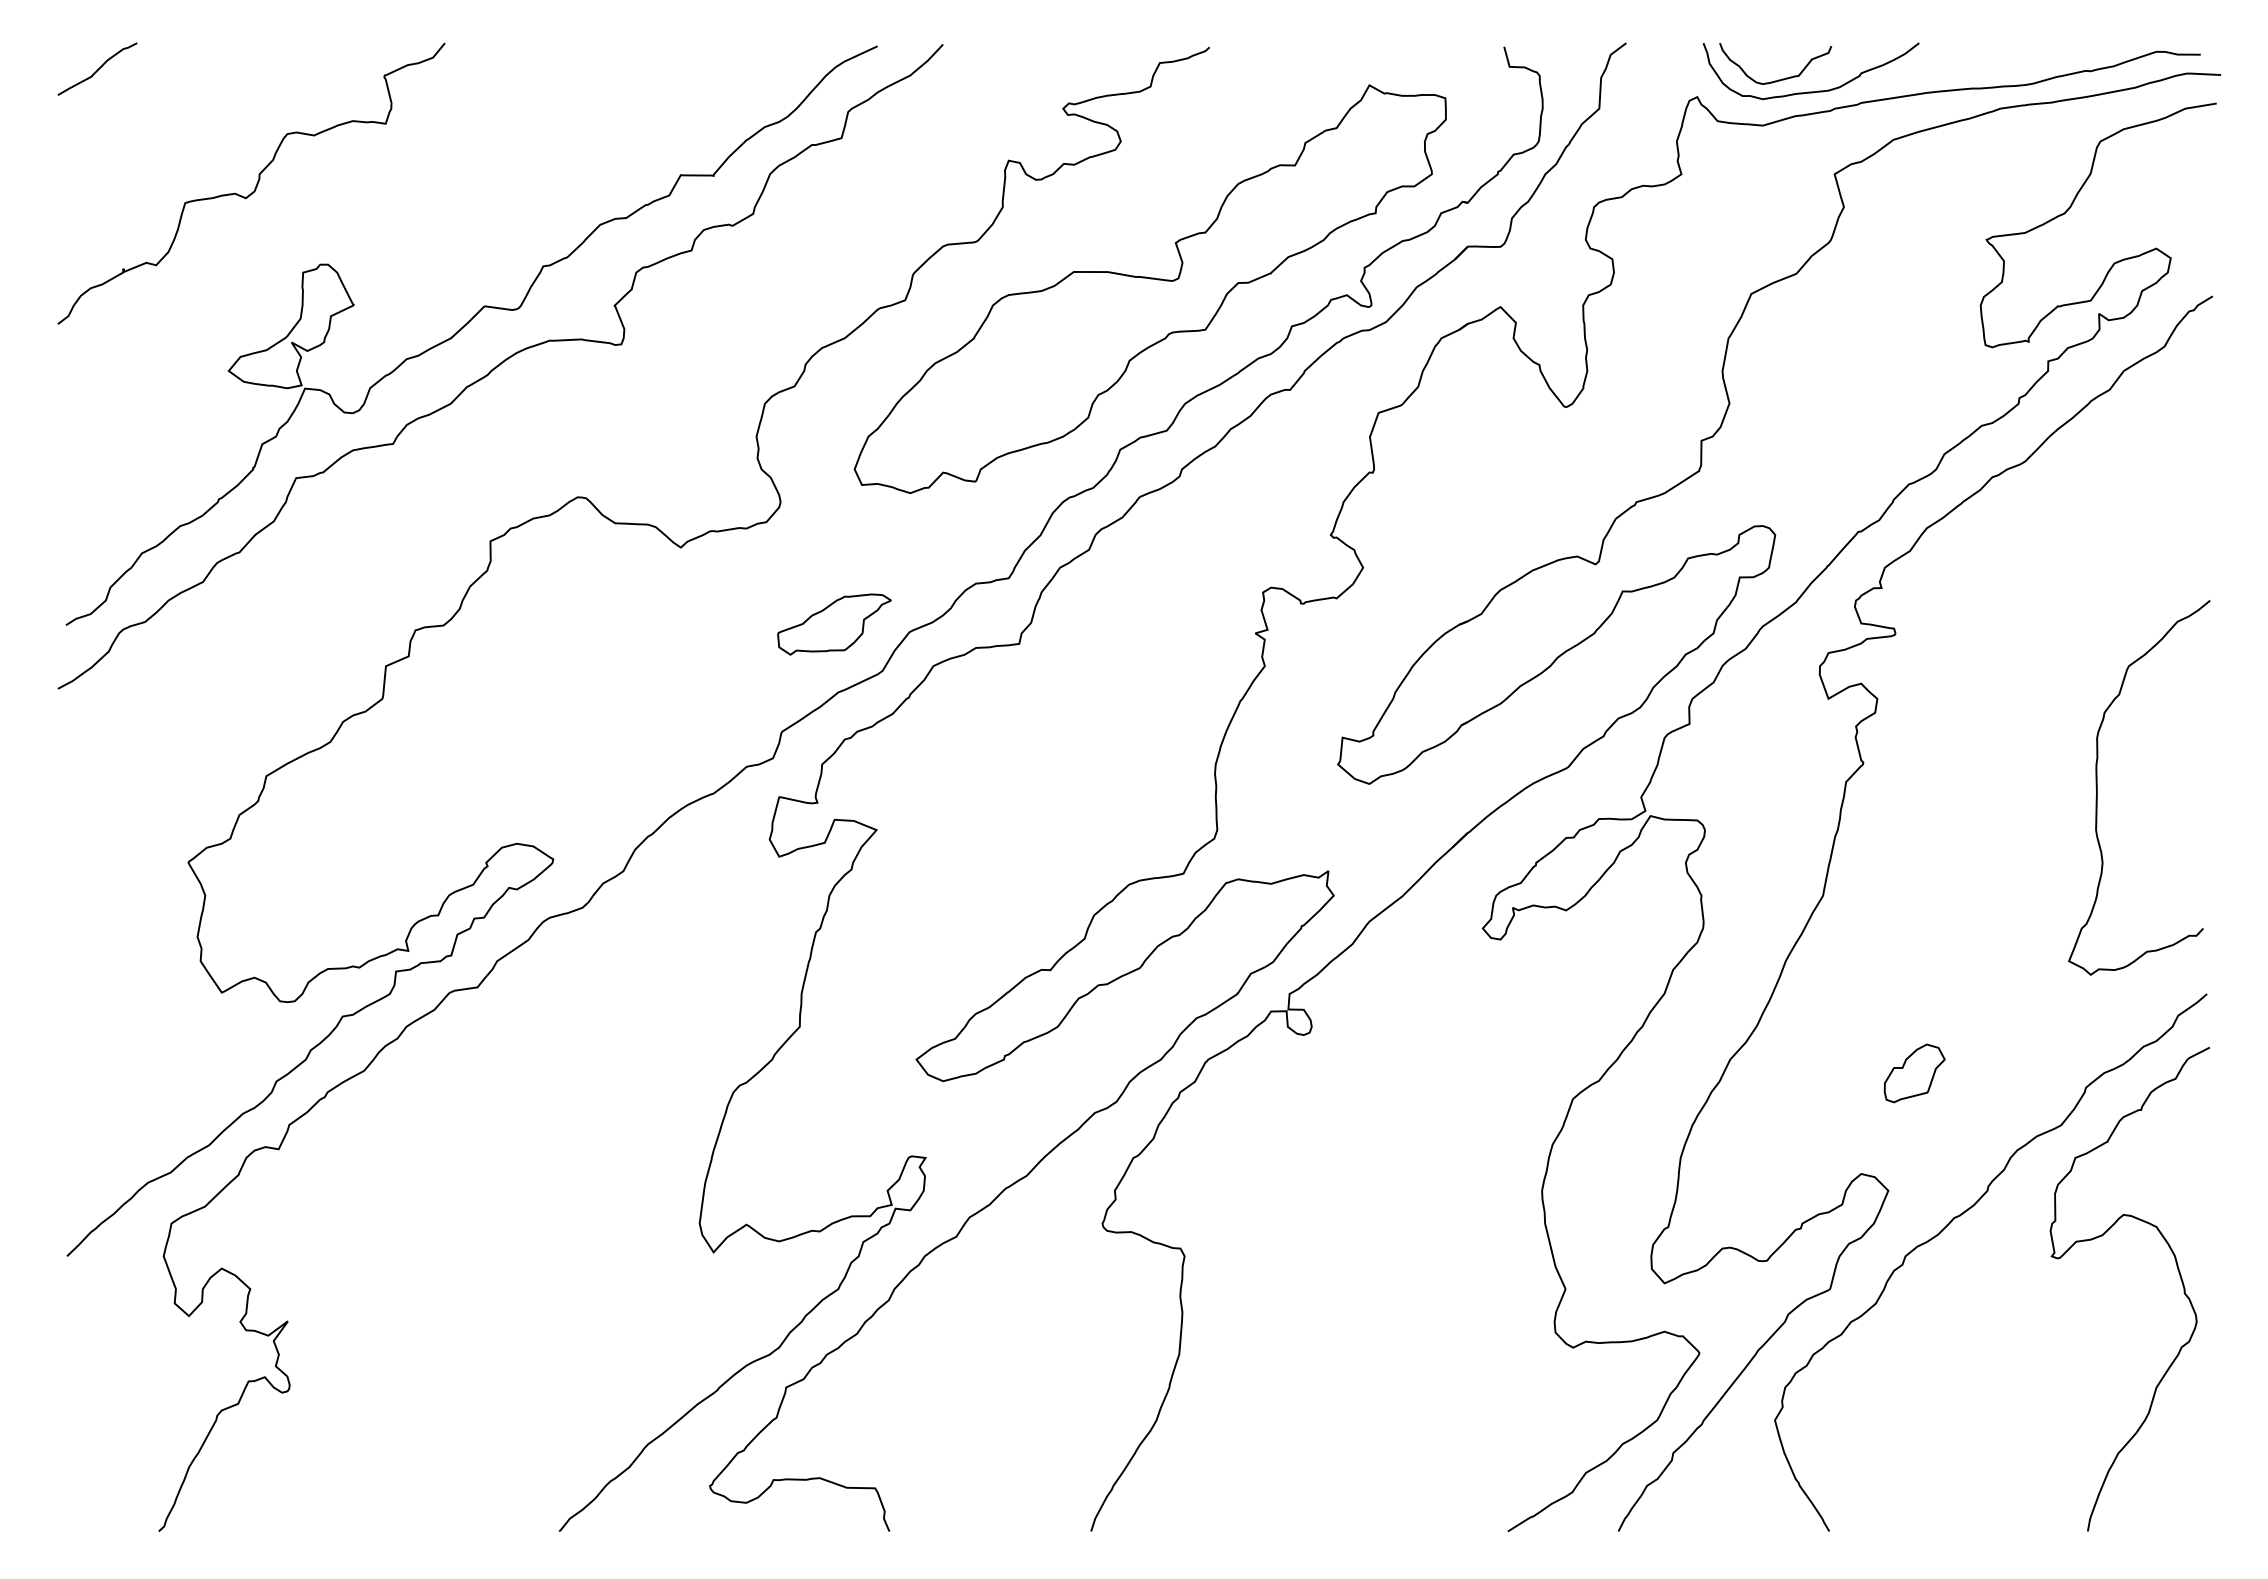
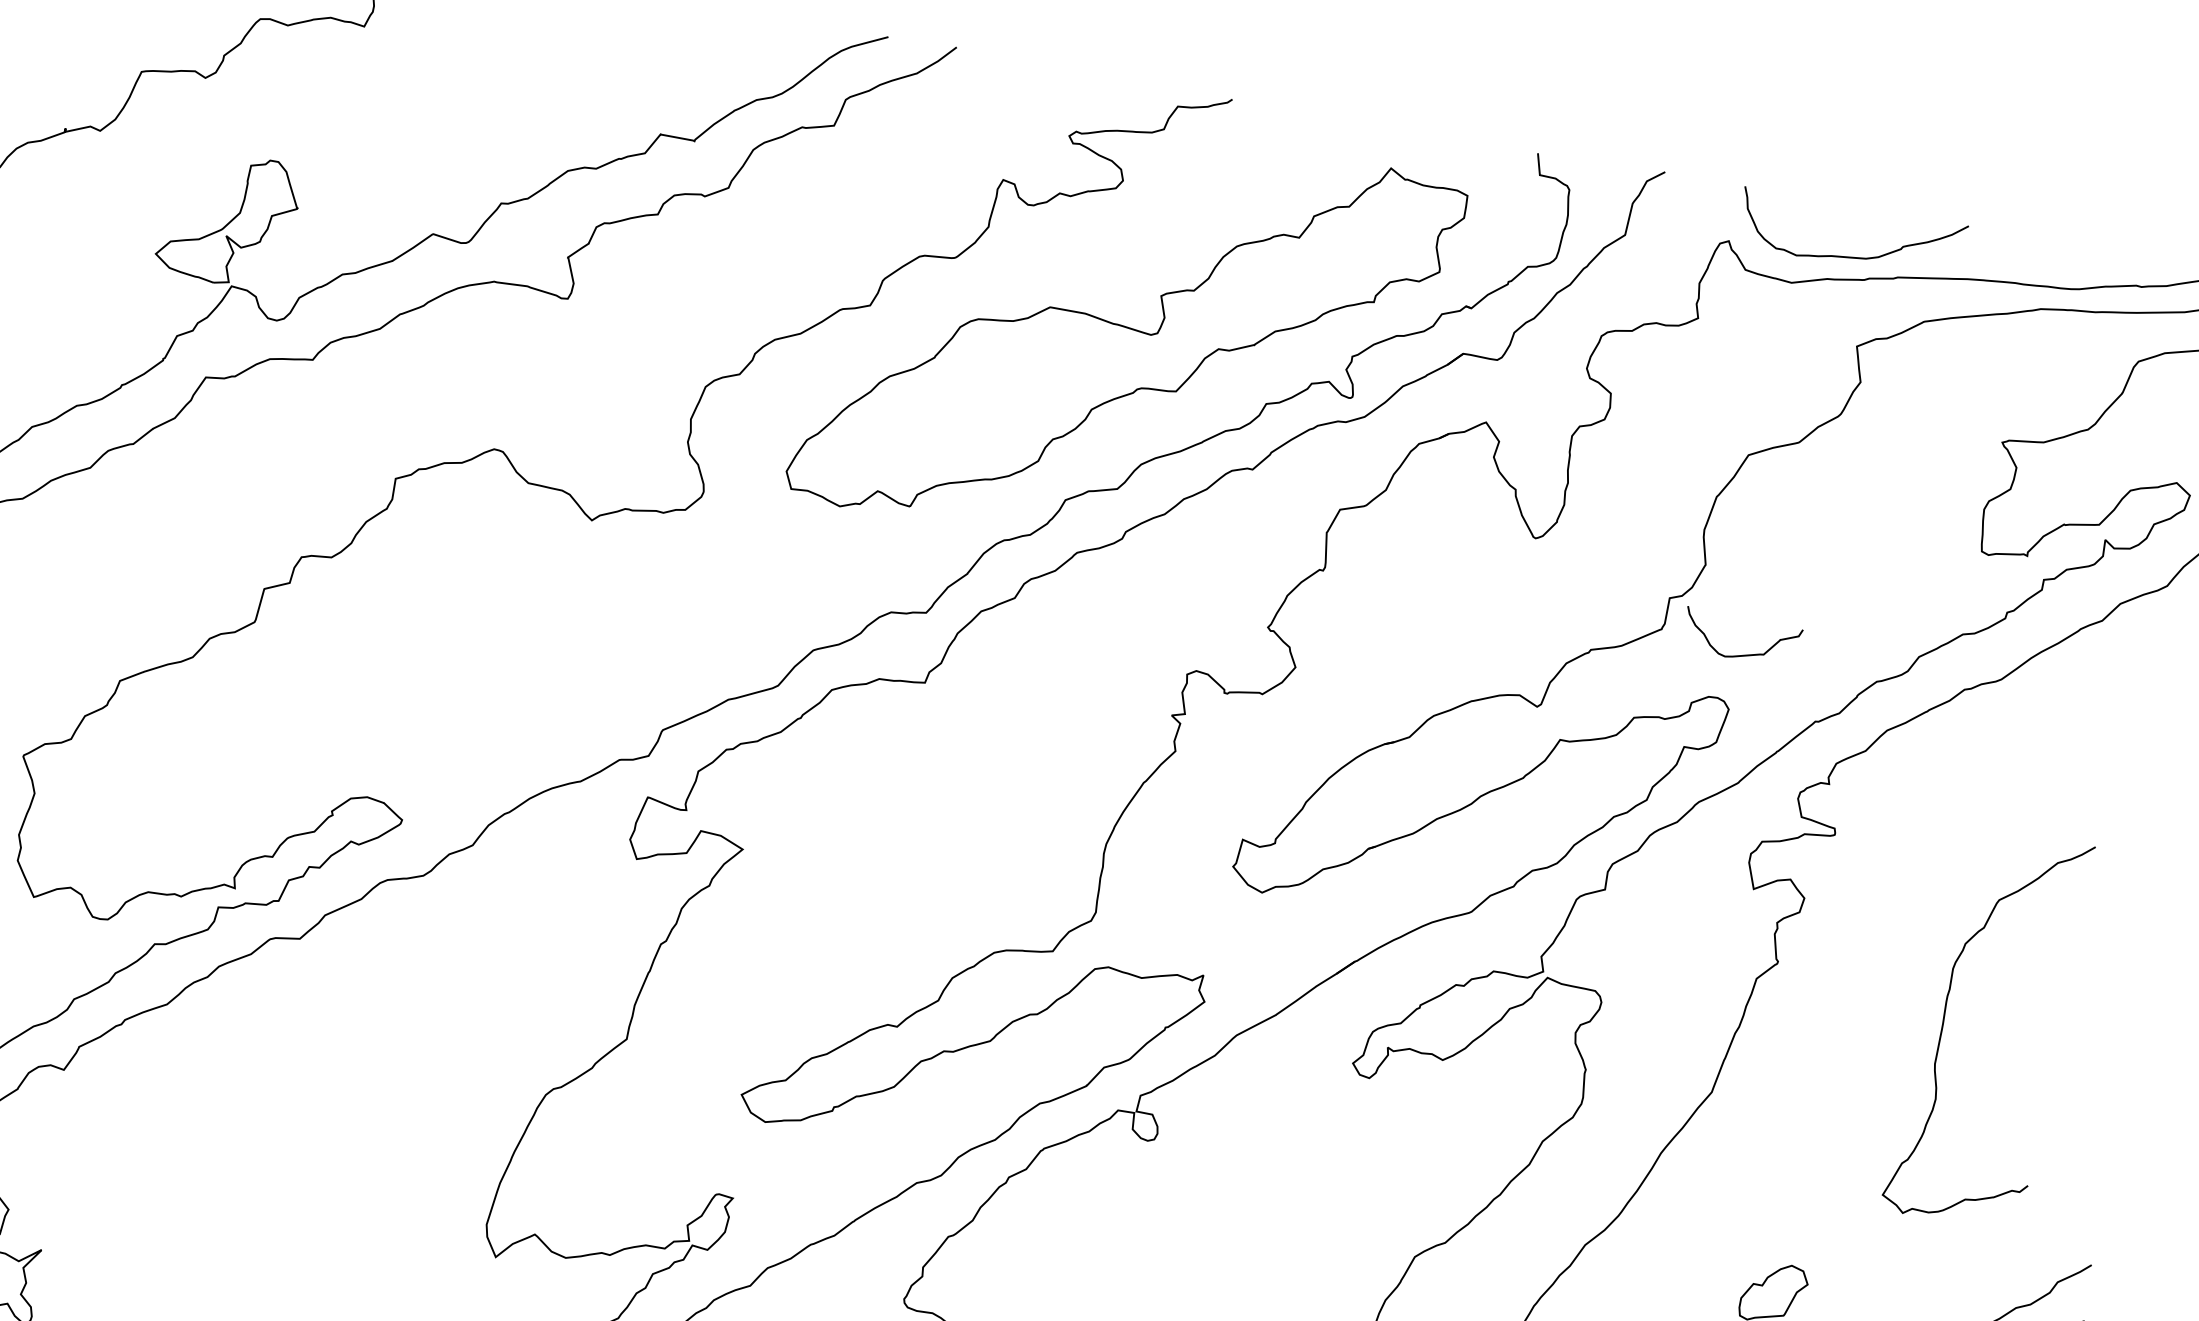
curve: (1778, 79) -> (1742, 654), moved
part: (834, 624) -> (737, 628), removed
curve: (2097, 787) -> (1944, 1020), moved

